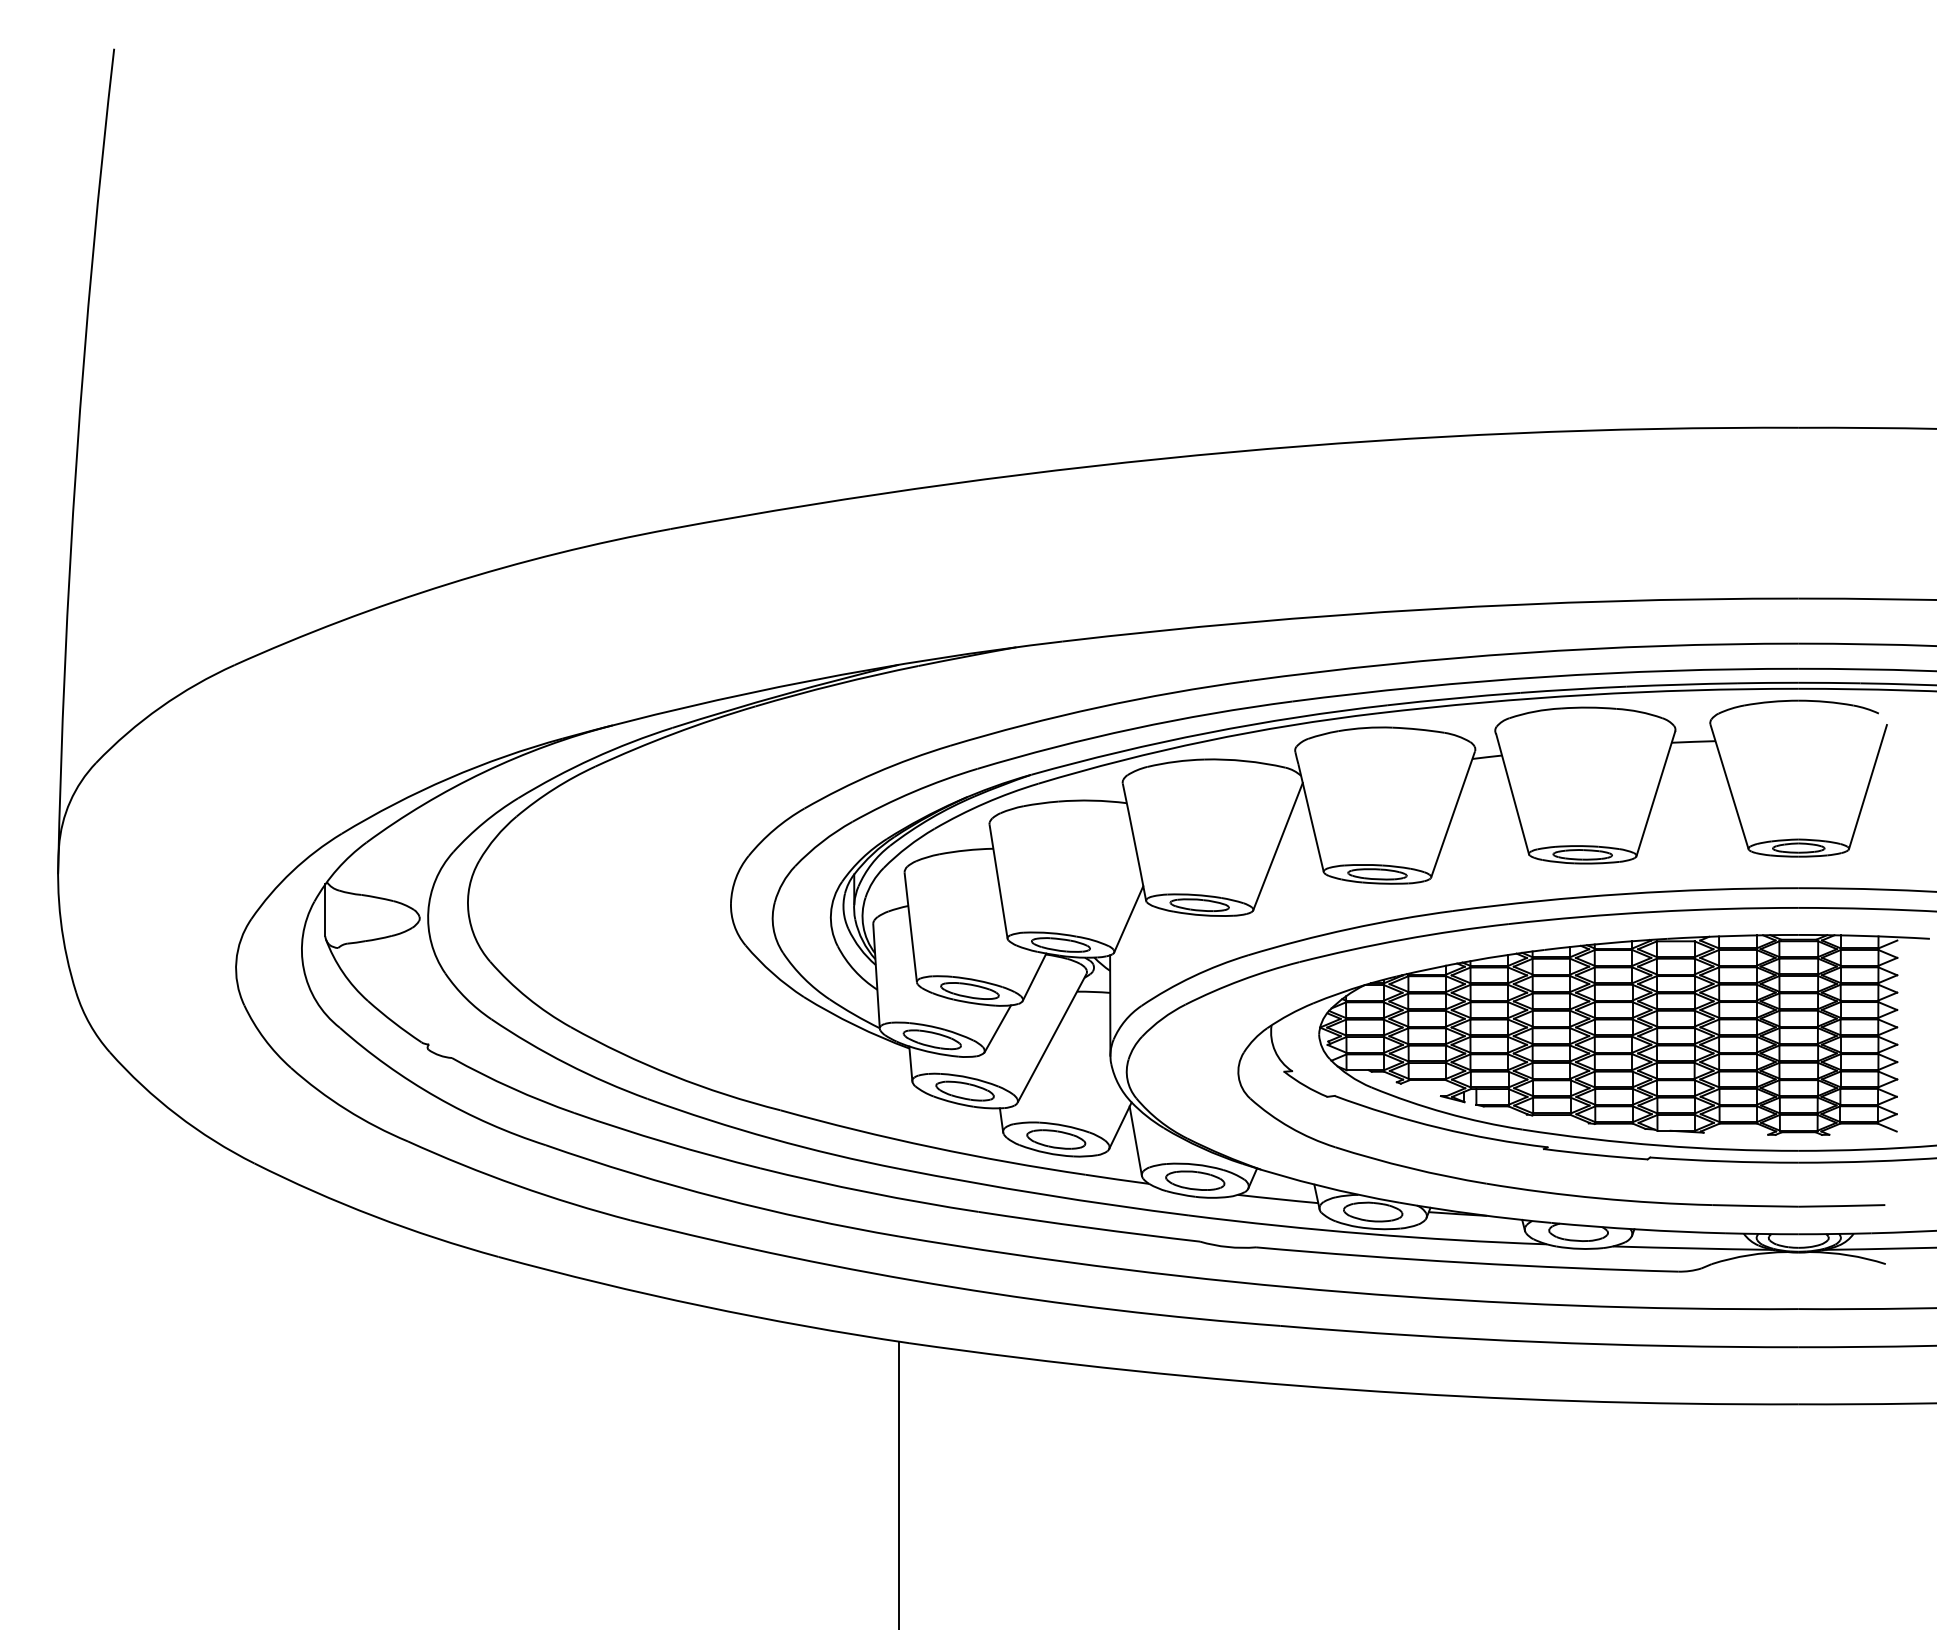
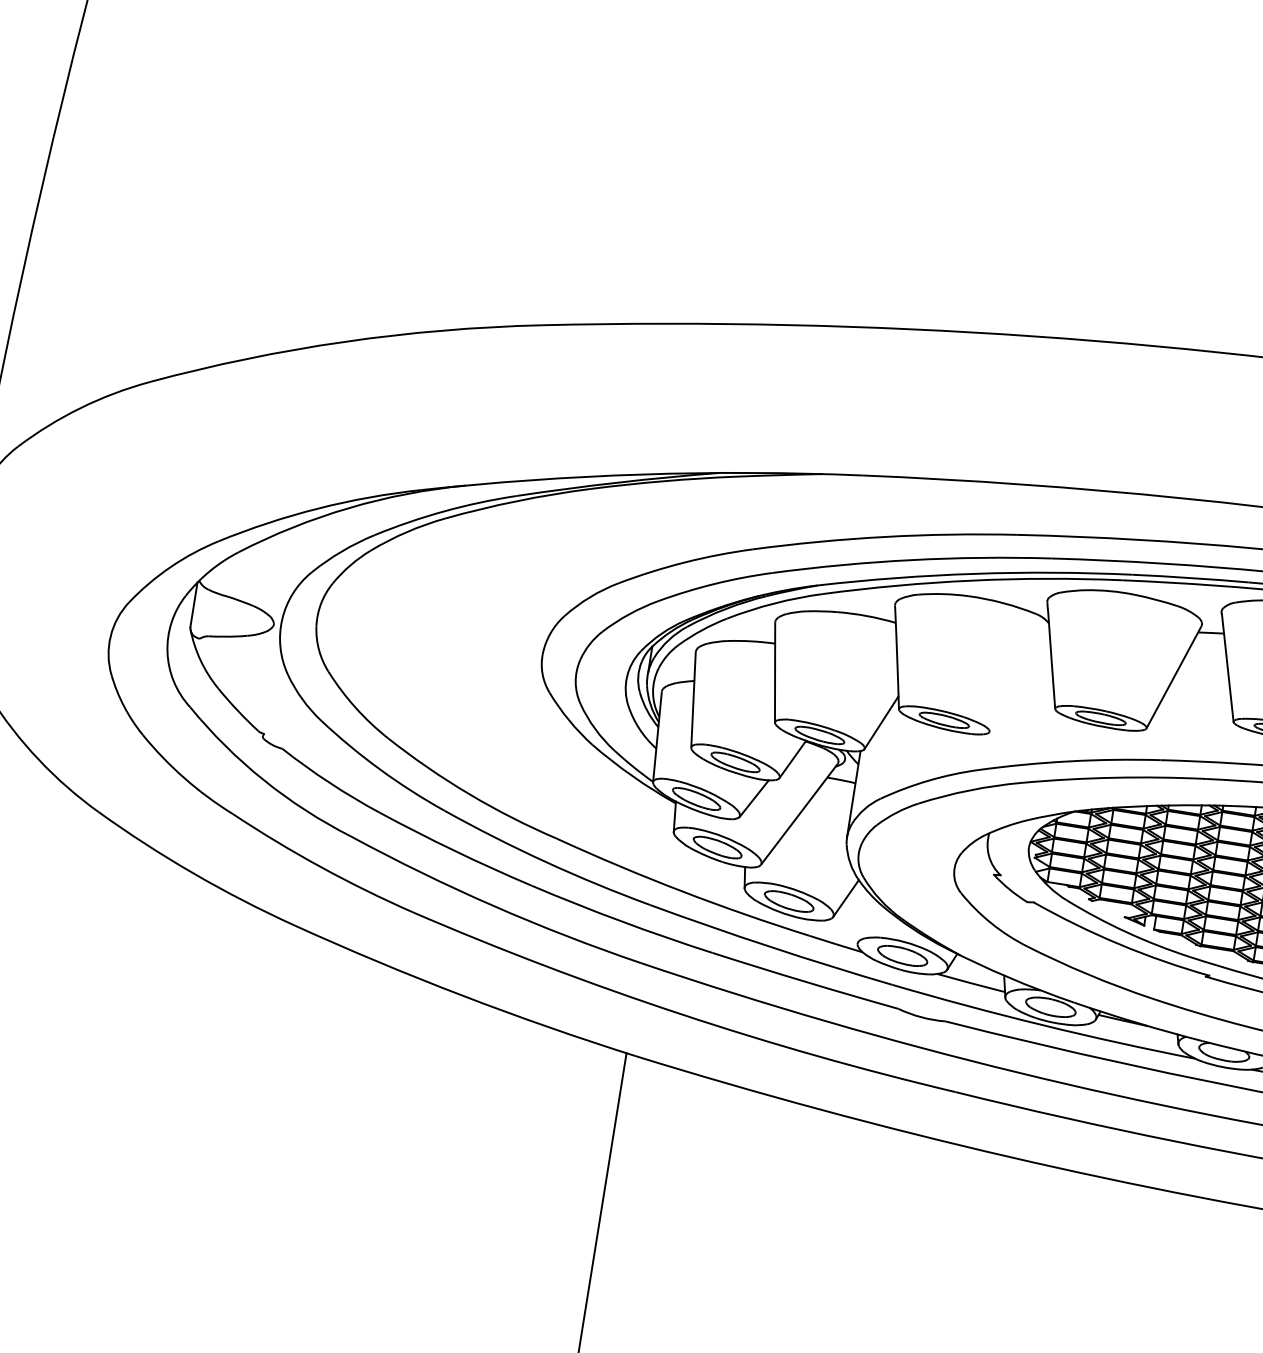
line: (1277, 846) -> (1019, 680), removed
line: (1135, 1140) -> (856, 913), removed

